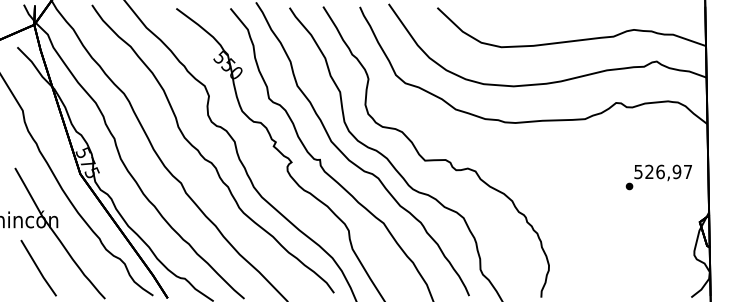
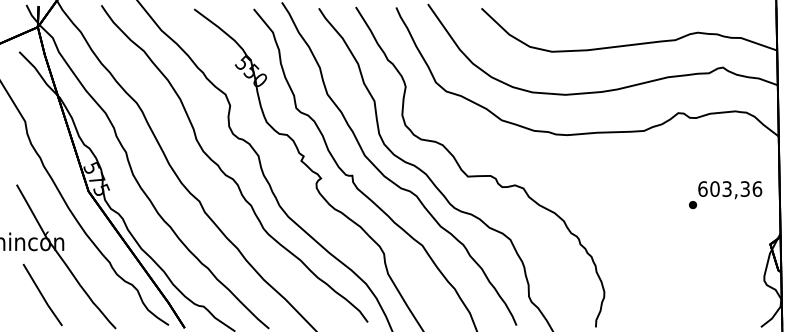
text: (663, 171) -> (730, 188), 526,97 -> 603,36

